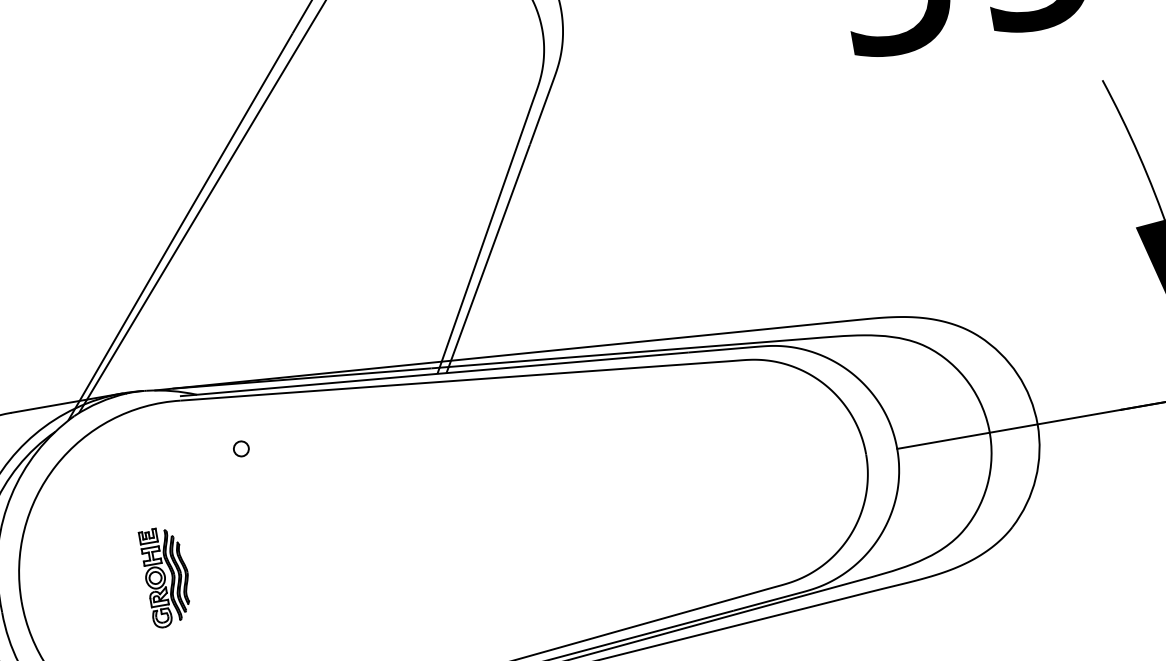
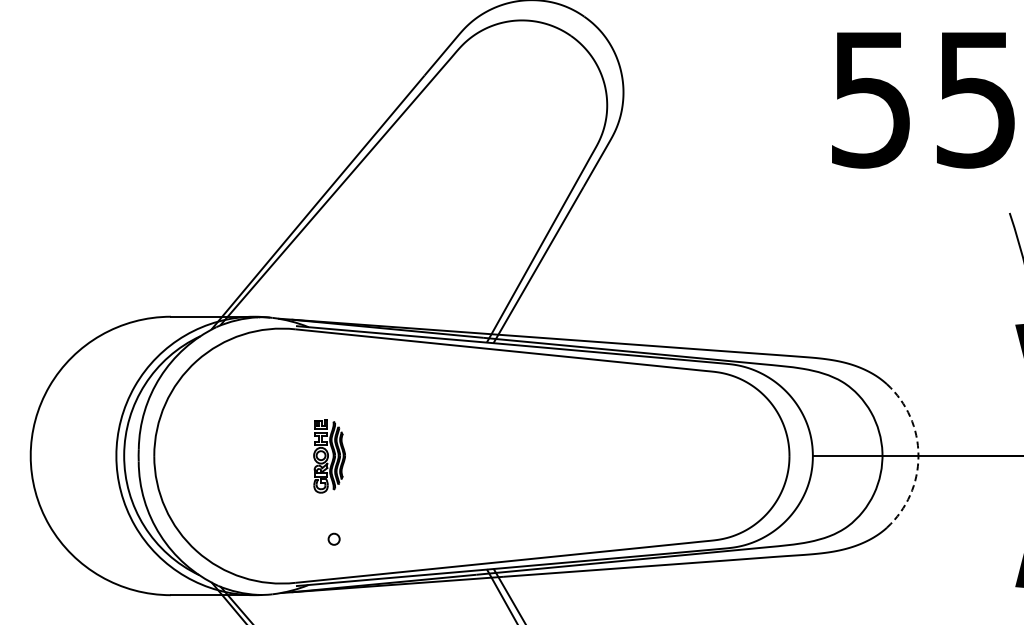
arc: (1037, 423) -> (918, 455), solid -> dashed
part: (240, 449) -> (333, 372), removed
part: (166, 577) -> (329, 456), moved

